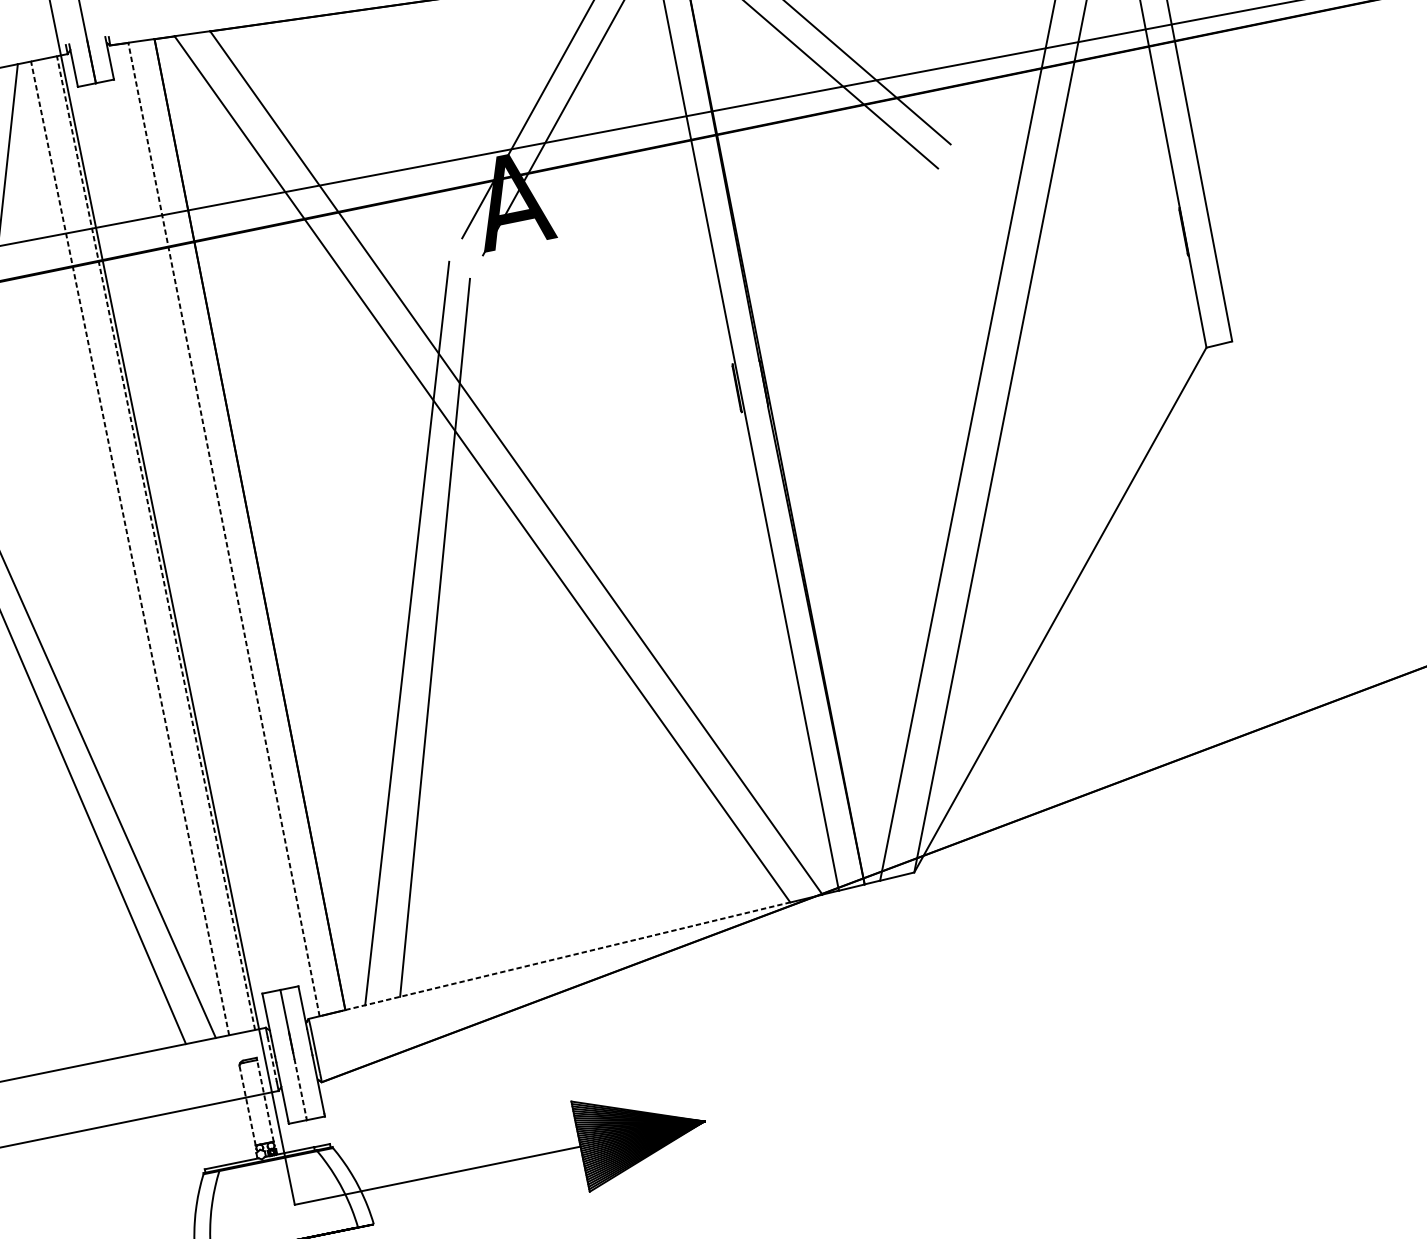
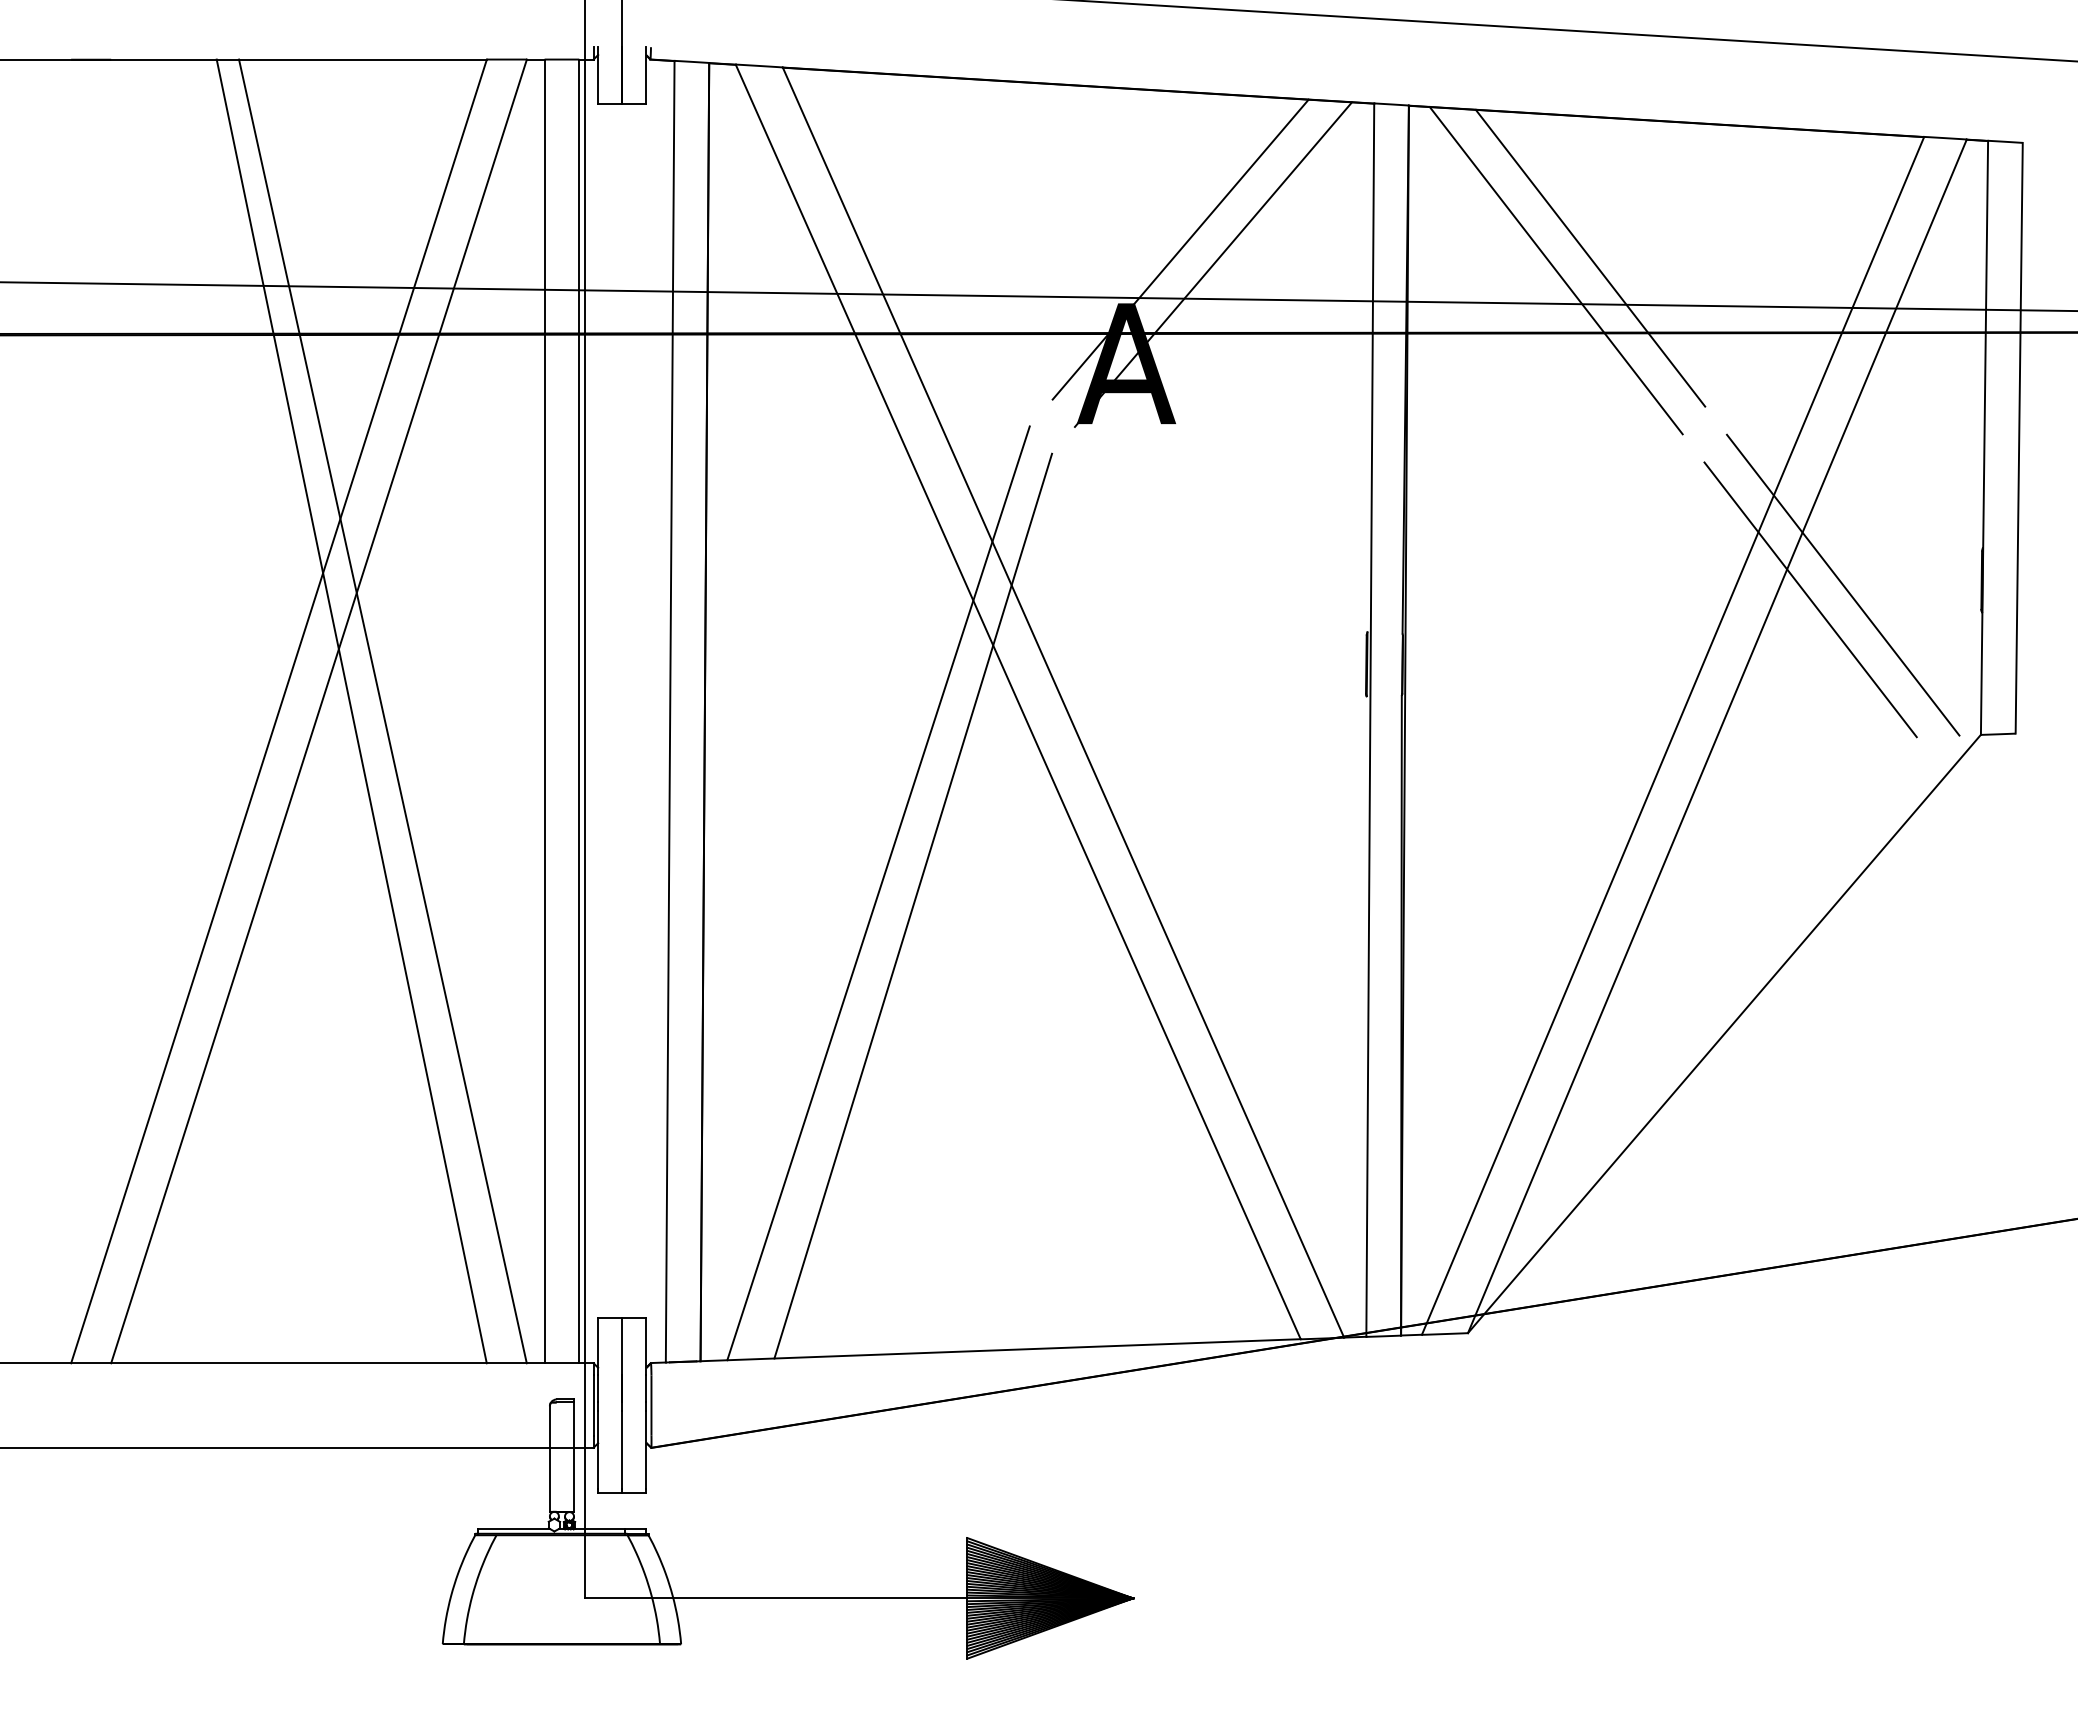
line: (1080, 256) -> (1842, 584), added
line: (1058, 272) -> (1810, 599), added
line: (224, 529) -> (670, 711), dashed -> solid
line: (156, 543) -> (579, 711), dashed -> solid
line: (130, 548) -> (544, 711), dashed -> solid
line: (568, 956) -> (1001, 1350), dashed -> solid
line: (272, 1060) -> (593, 1406), dashed -> solid
line: (300, 1088) -> (622, 1450), dashed -> solid
line: (265, 1101) -> (574, 1457), dashed -> solid
line: (247, 1106) -> (549, 1459), dashed -> solid

